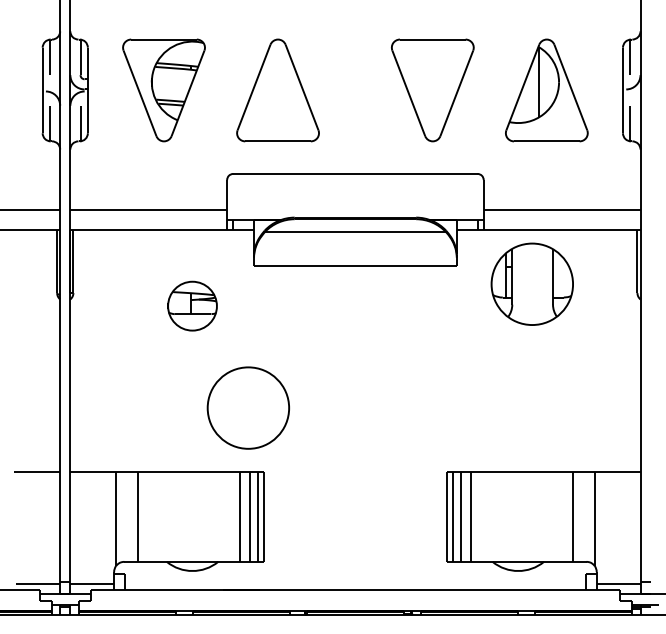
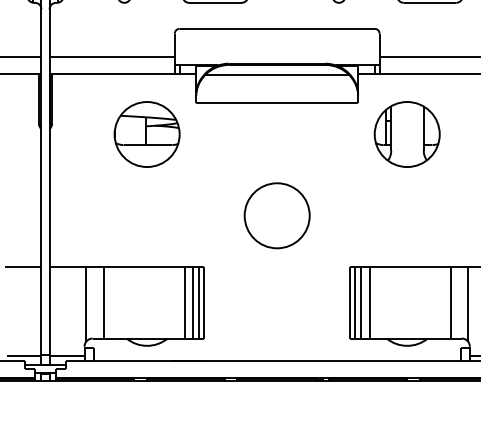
part: (531, 283) -> (406, 133), moved
part: (192, 305) -> (147, 133), size x1.67
part: (247, 407) -> (276, 215), moved

